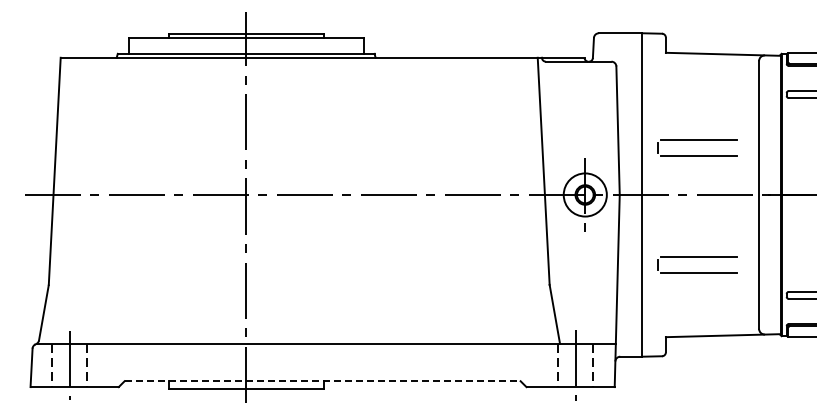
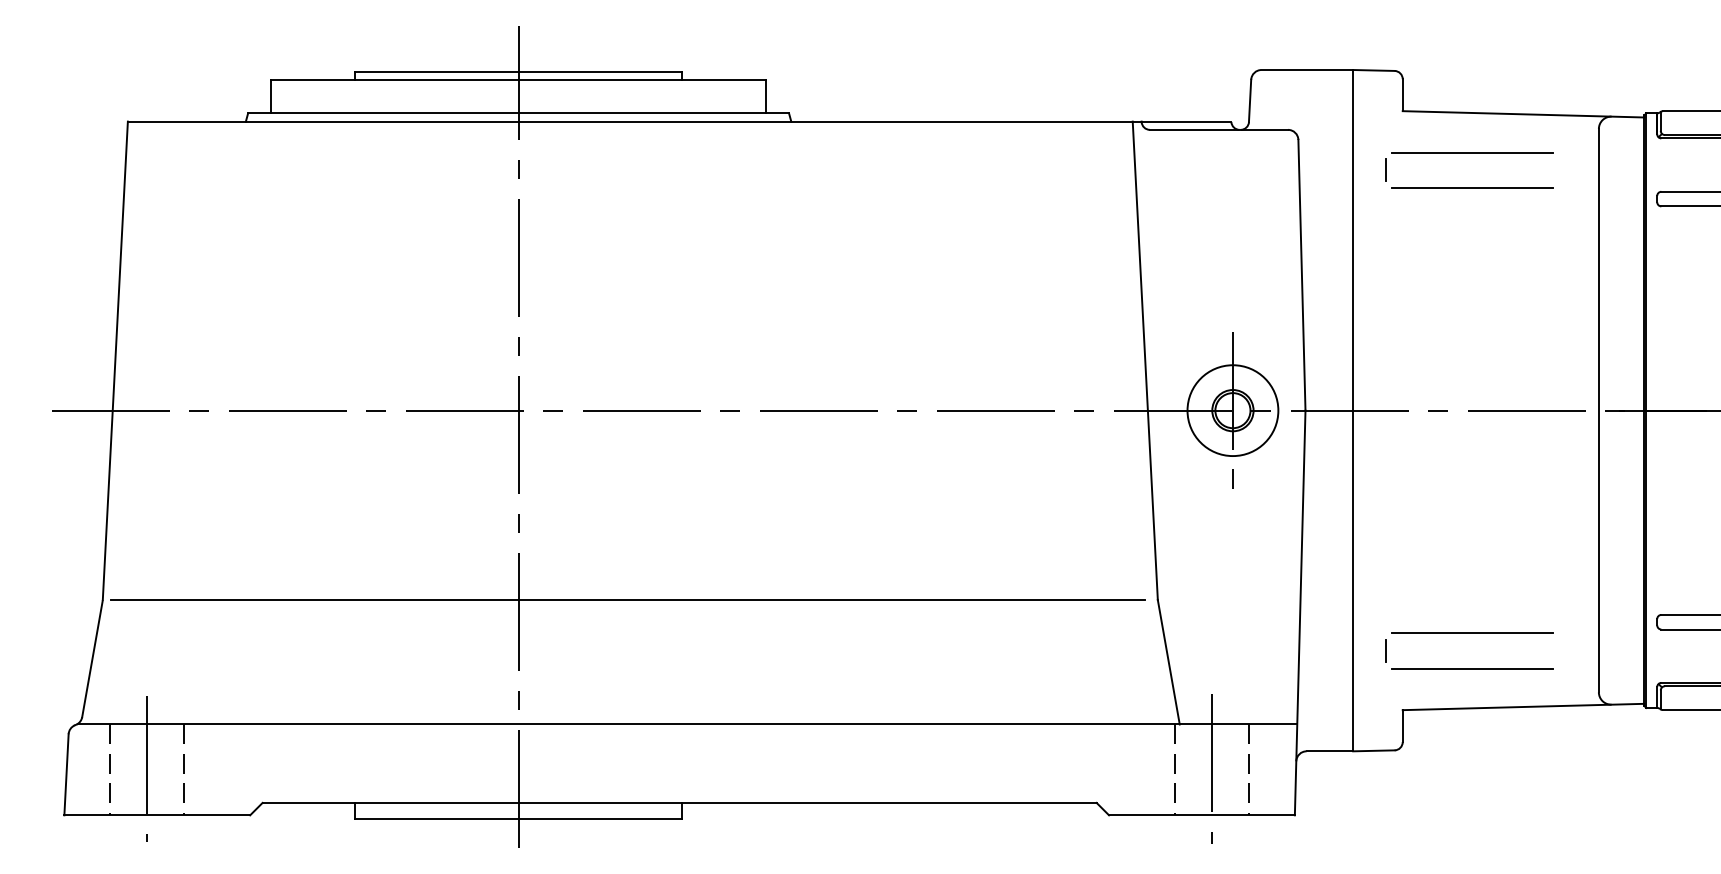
part: (697, 140) -> (1469, 154), moved
part: (697, 257) -> (1469, 635), moved
line: (297, 284) -> (626, 599), added
line: (322, 381) -> (679, 803), dashed -> solid

